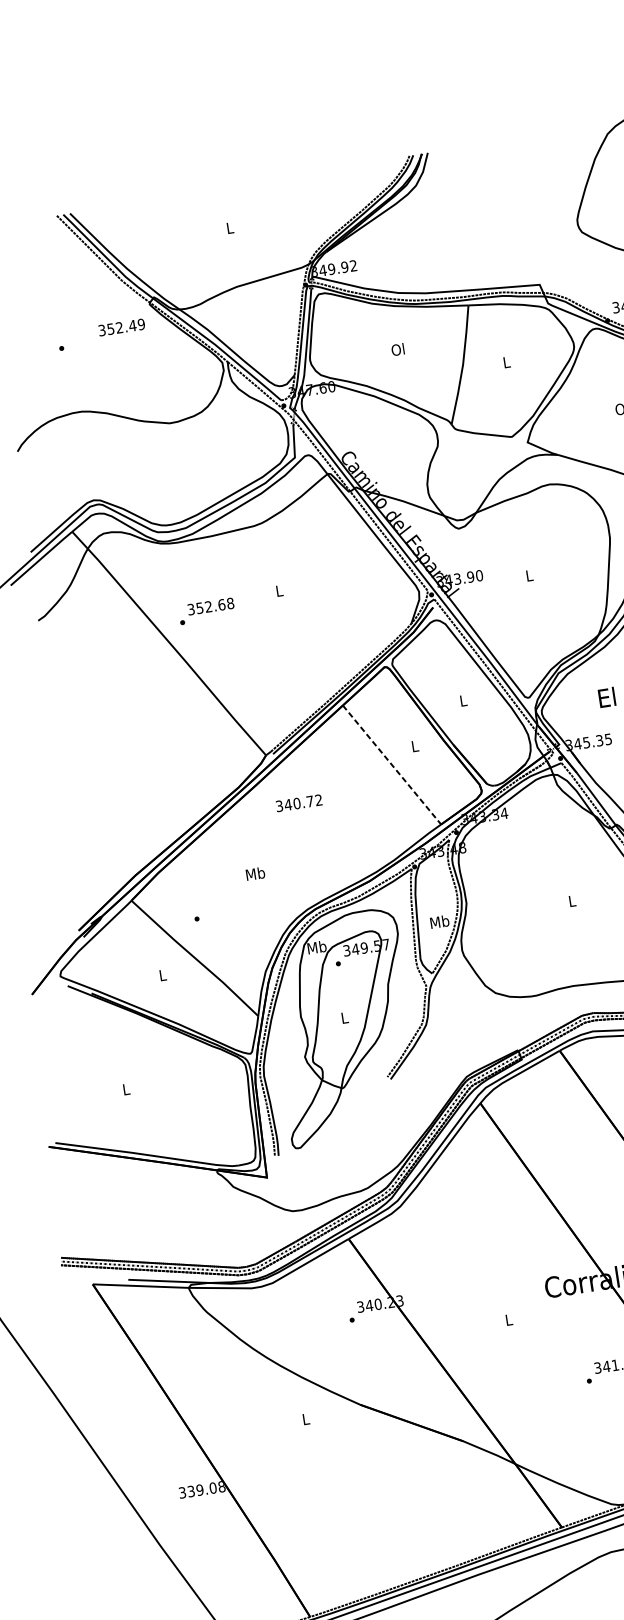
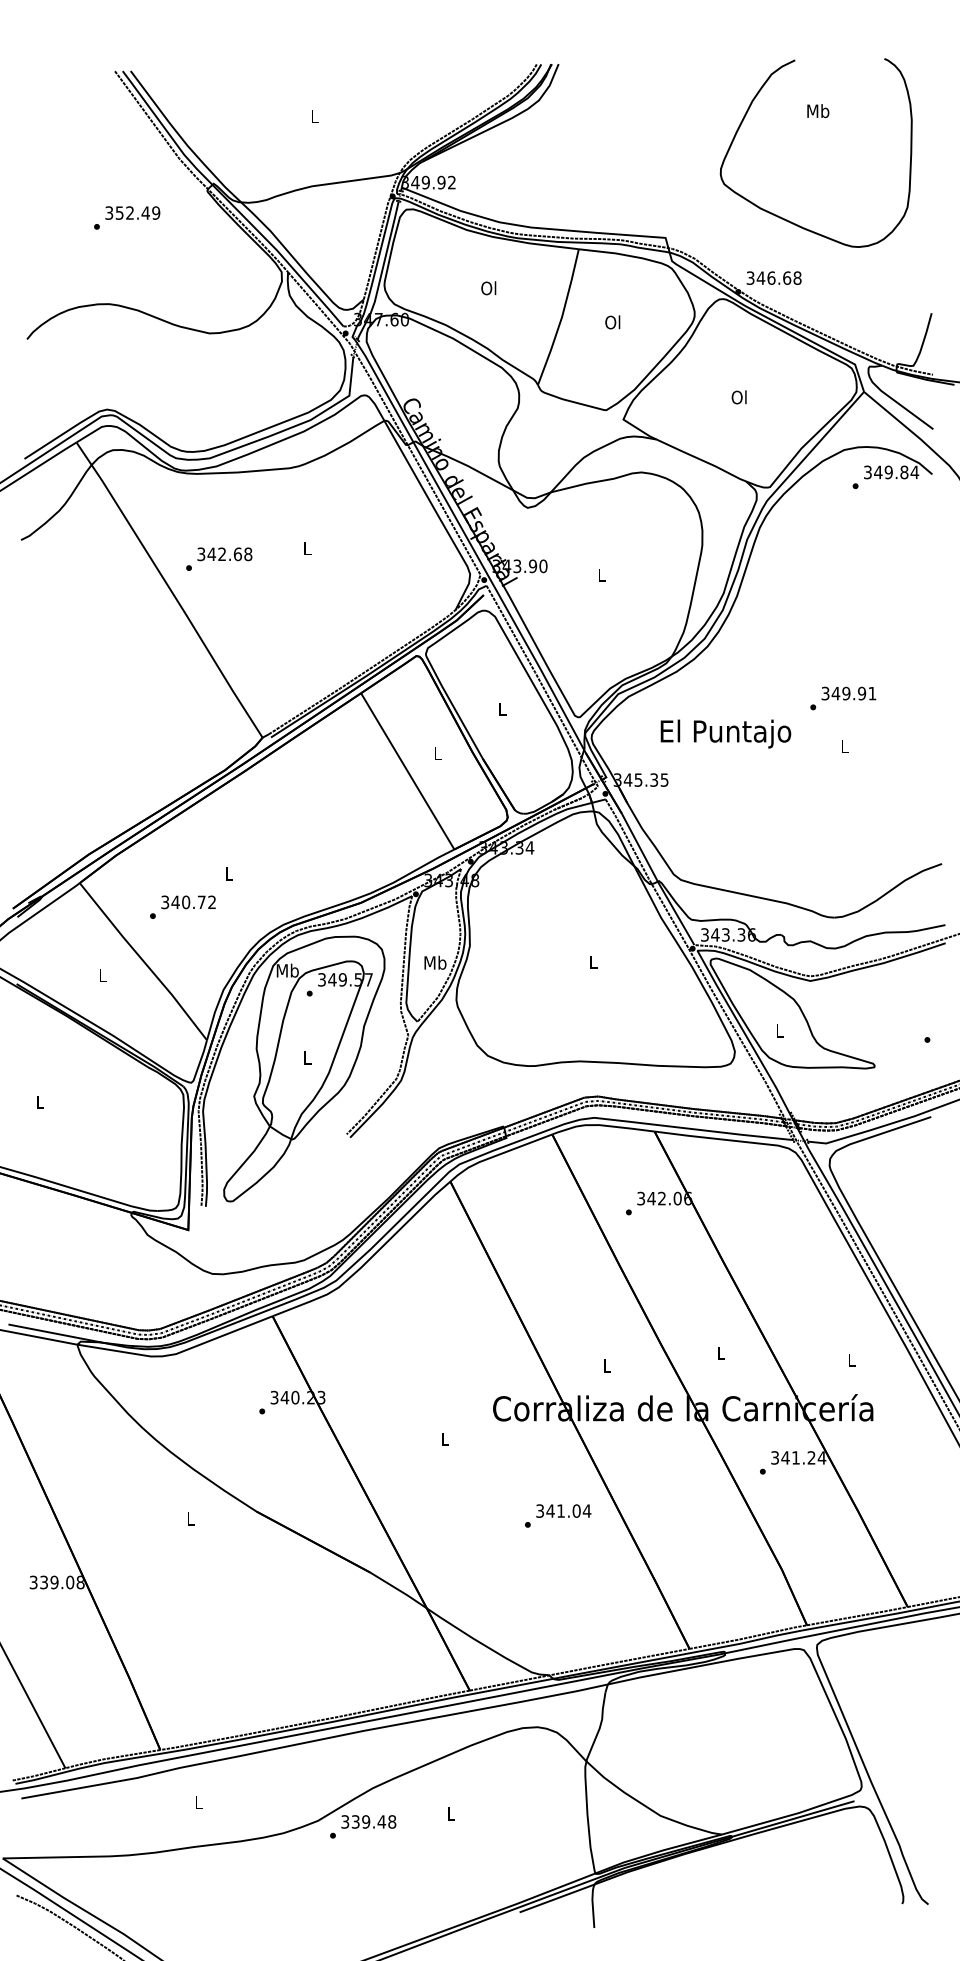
text: (121, 327) -> (132, 212), moved
text: (506, 362) -> (612, 322), L -> Ol
text: (199, 608) -> (211, 554), 352.68 -> 342.68
line: (391, 765) -> (407, 771), dashed -> solid
text: (299, 803) -> (188, 902), moved
text: (255, 873) -> (229, 873), Mb -> L

